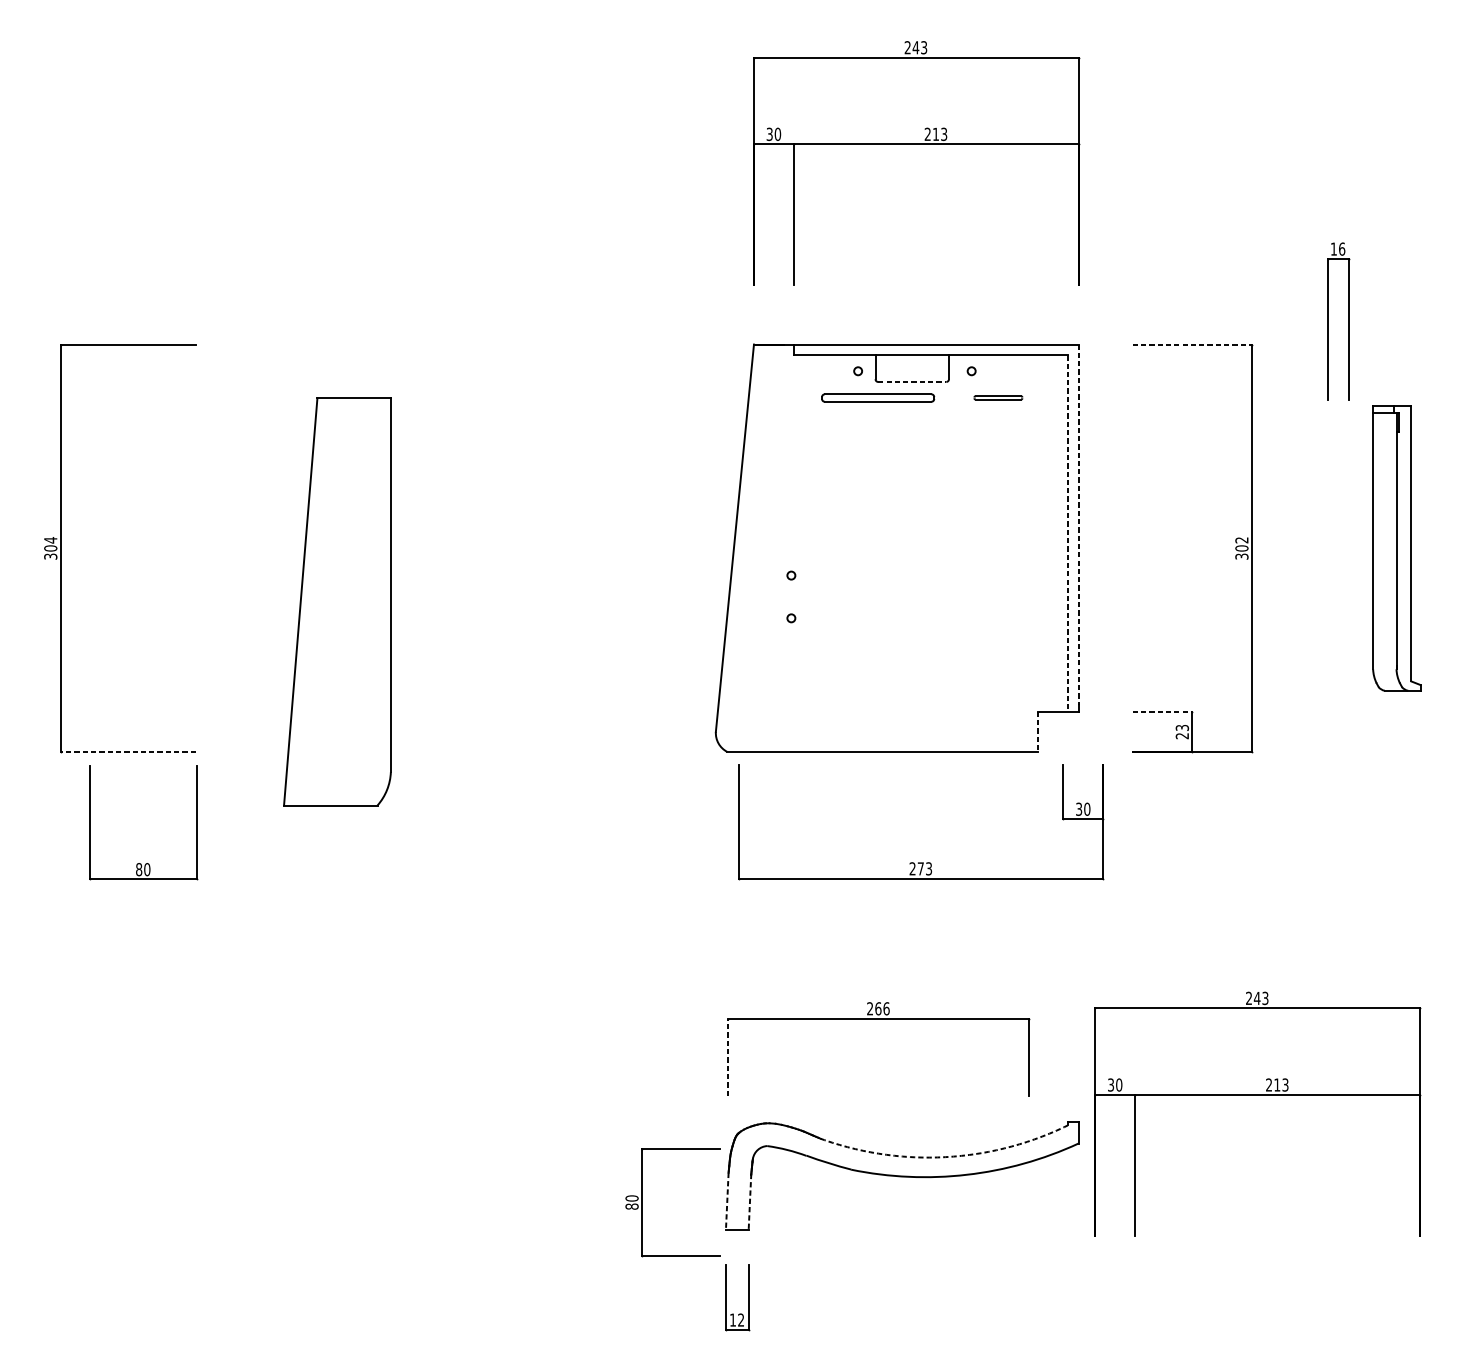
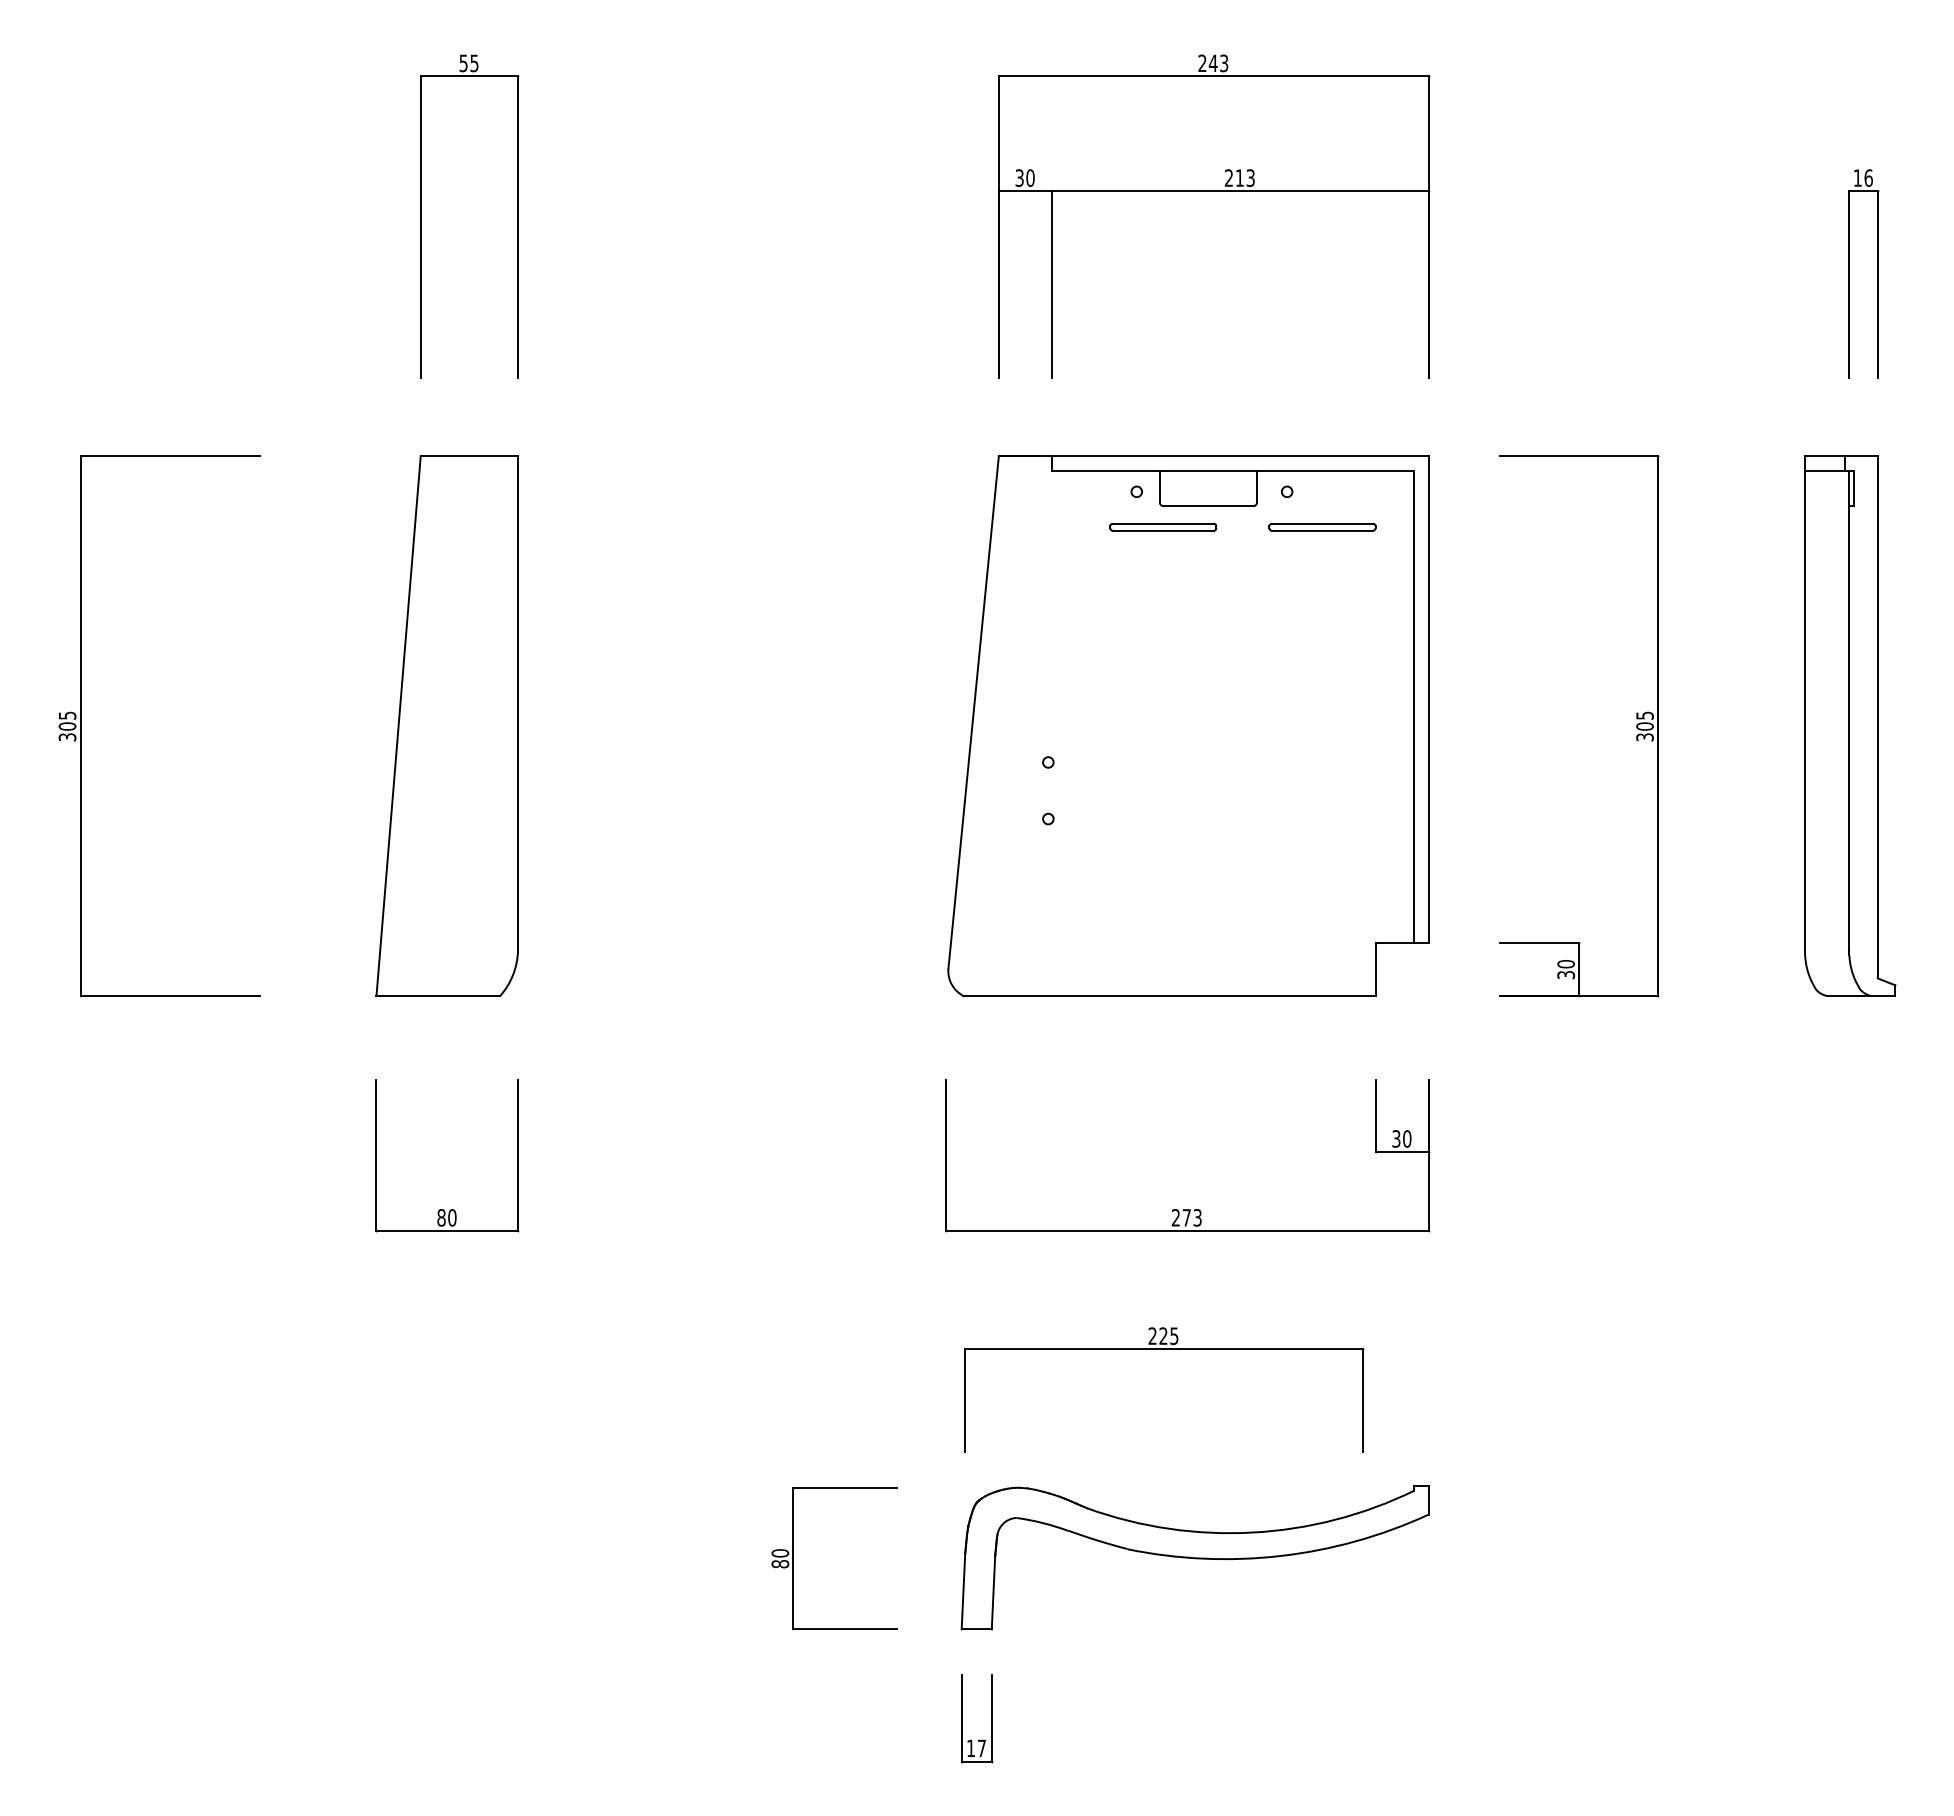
part: (318, 163) -> (421, 216), added
part: (1327, 321) -> (1849, 273), moved
line: (1192, 344) -> (1579, 456), dashed -> solid
line: (912, 382) -> (1208, 506), dashed -> solid
part: (878, 397) -> (1163, 526), size x0.71
part: (998, 397) -> (1322, 526), size x1.67
line: (1078, 525) -> (1428, 695), dashed -> solid
line: (1067, 534) -> (1414, 707), dashed -> solid
text: (50, 540) -> (67, 715), 304 -> 305
text: (1241, 540) -> (1644, 715), 302 -> 305
part: (1397, 547) -> (1850, 725), size x1.43
part: (336, 601) -> (446, 725), moved
line: (1162, 711) -> (1540, 942), dashed -> solid
line: (1038, 731) -> (1375, 969), dashed -> solid
text: (1182, 731) -> (1566, 969), 23 -> 30
line: (128, 751) -> (170, 995), dashed -> solid
part: (921, 862) -> (1187, 1209), moved
part: (145, 863) -> (450, 1209), moved
text: (882, 1009) -> (1168, 1336), 266 -> 225
line: (728, 1056) -> (964, 1399), dashed -> solid
part: (1258, 1095) -> (1666, 1450), removed
arc: (945, 1157) -> (1252, 1532), dashed -> solid
line: (727, 1201) -> (963, 1591), dashed -> solid
part: (641, 1202) -> (793, 1558), moved
line: (749, 1202) -> (993, 1592), dashed -> solid
text: (740, 1319) -> (981, 1747), 12 -> 17

